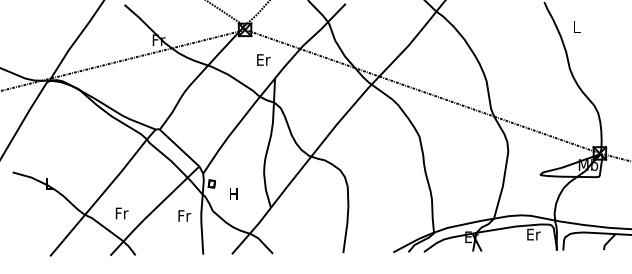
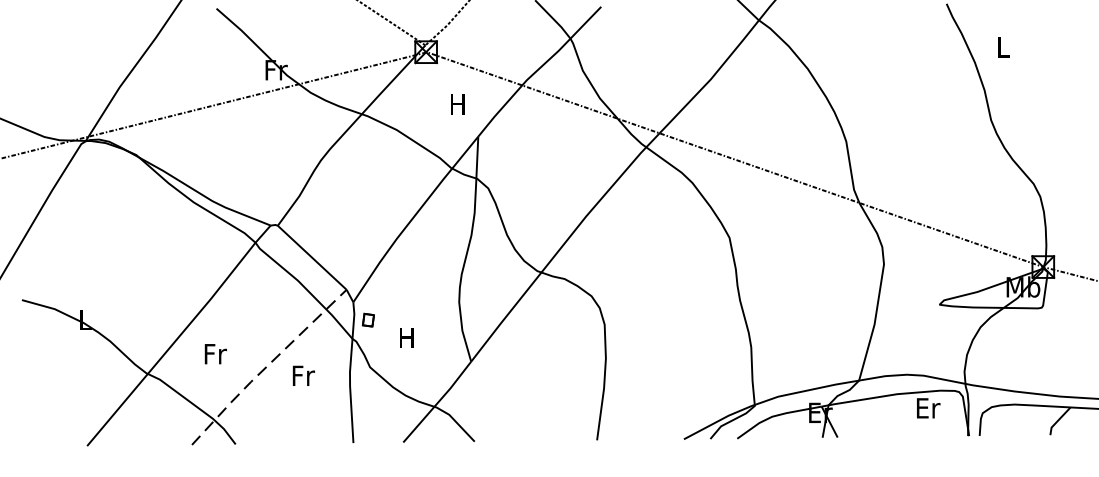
text: (263, 59) -> (458, 103), Er -> H
line: (153, 211) -> (266, 368), solid -> dashed
text: (121, 213) -> (214, 354), moved
text: (184, 215) -> (303, 375), moved

